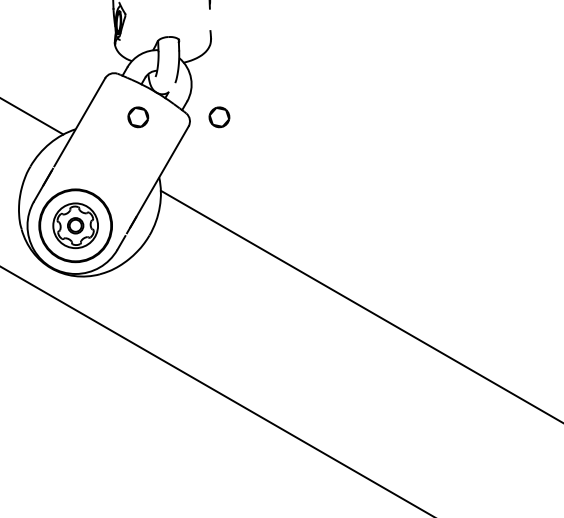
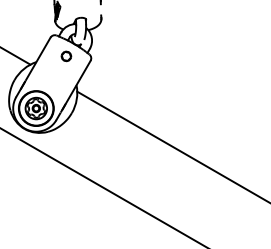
part: (219, 117) -> (105, 56), removed

